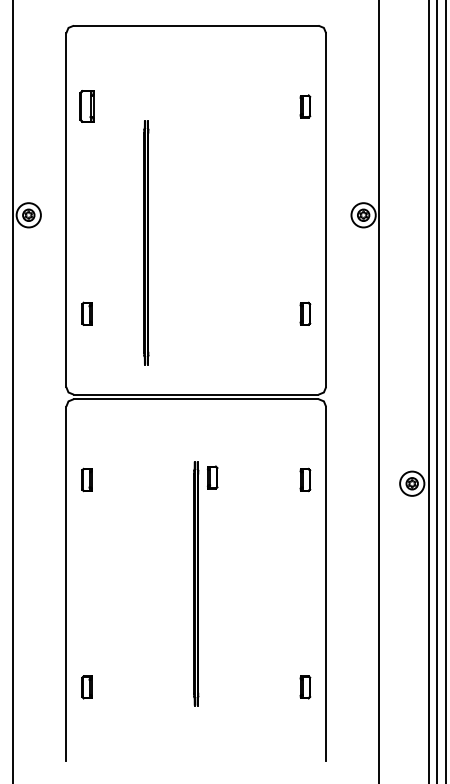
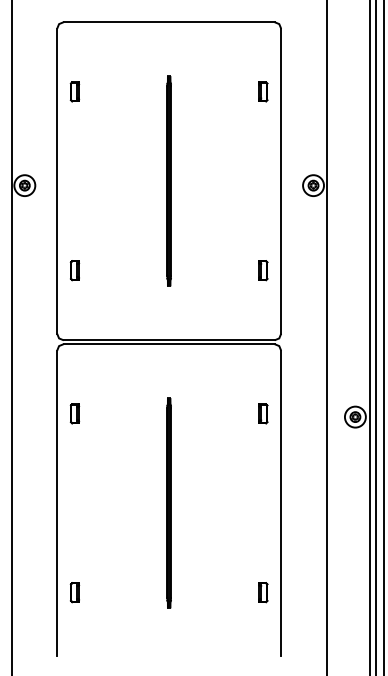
part: (86, 106) -> (74, 91), size x0.71
part: (145, 241) -> (168, 180), moved
part: (212, 477) -> (183, 411), removed

